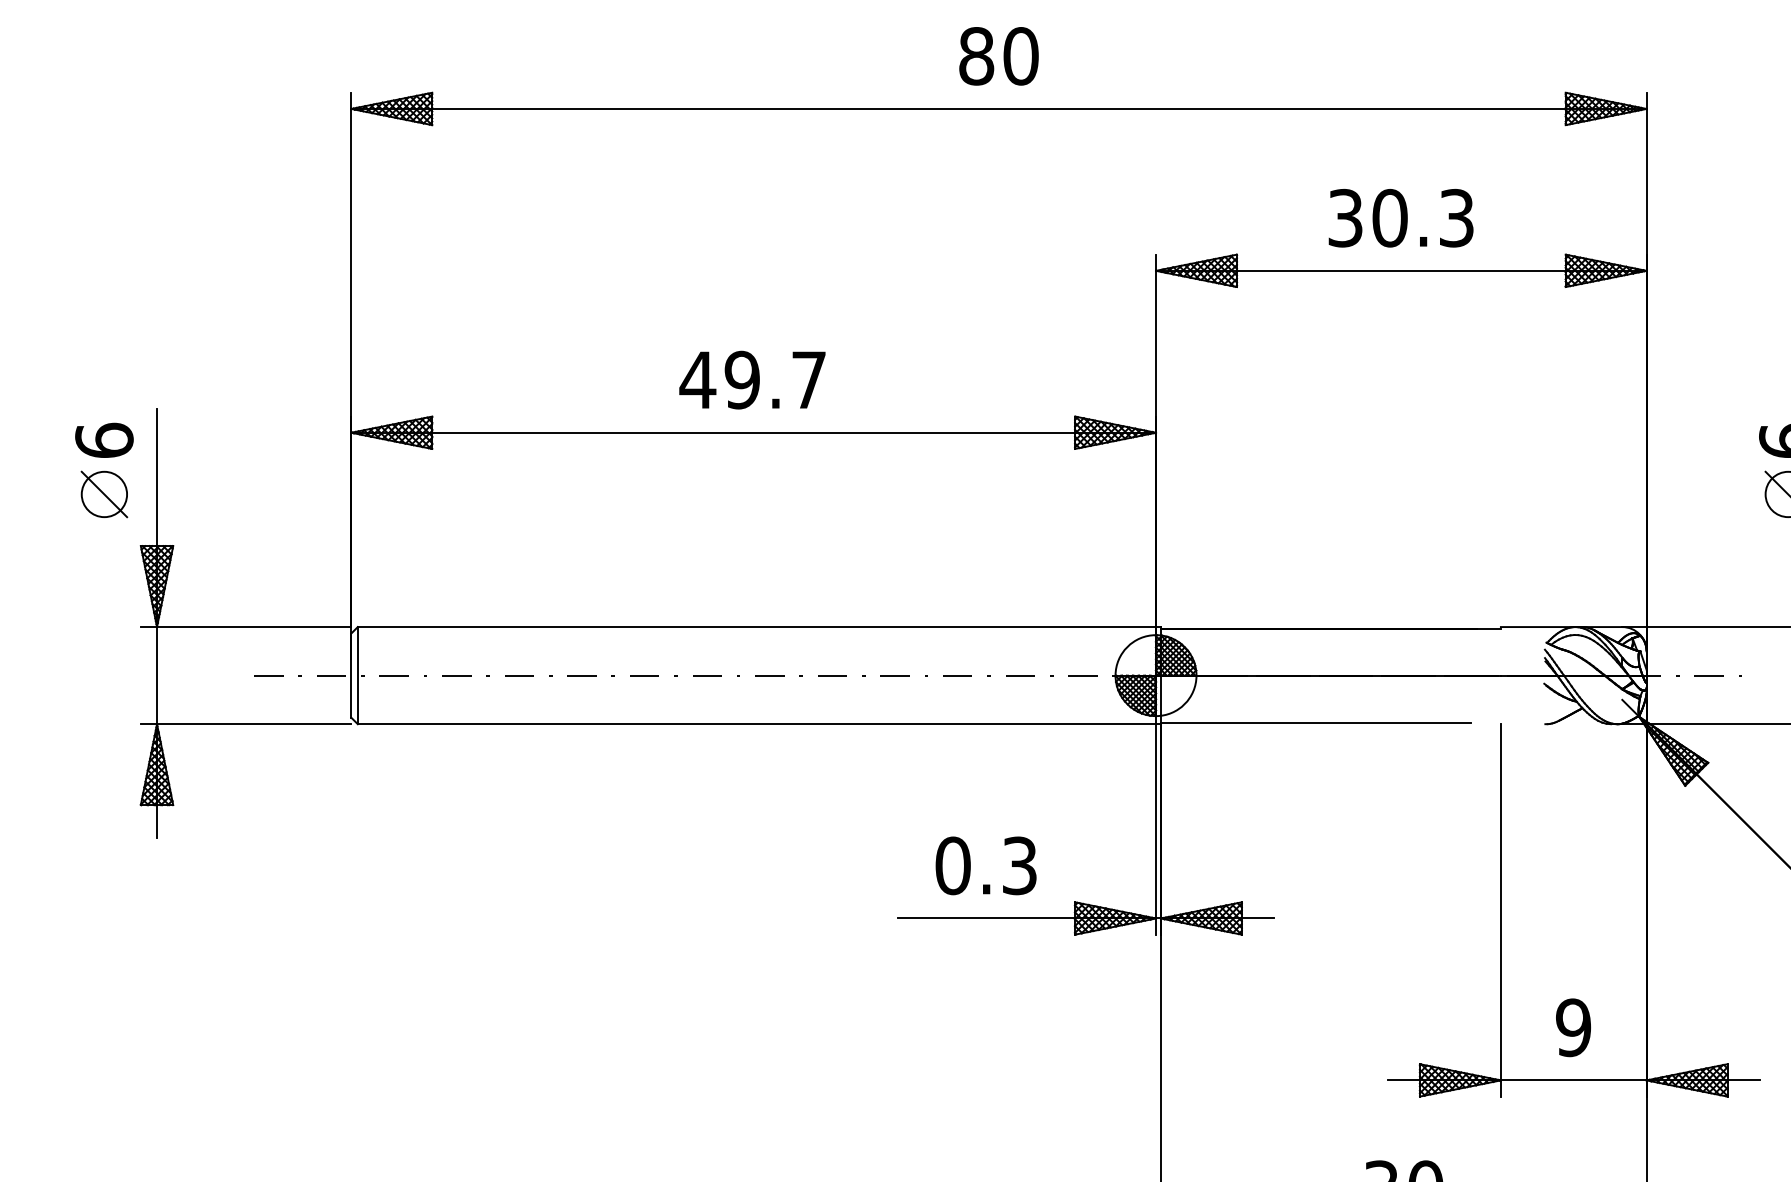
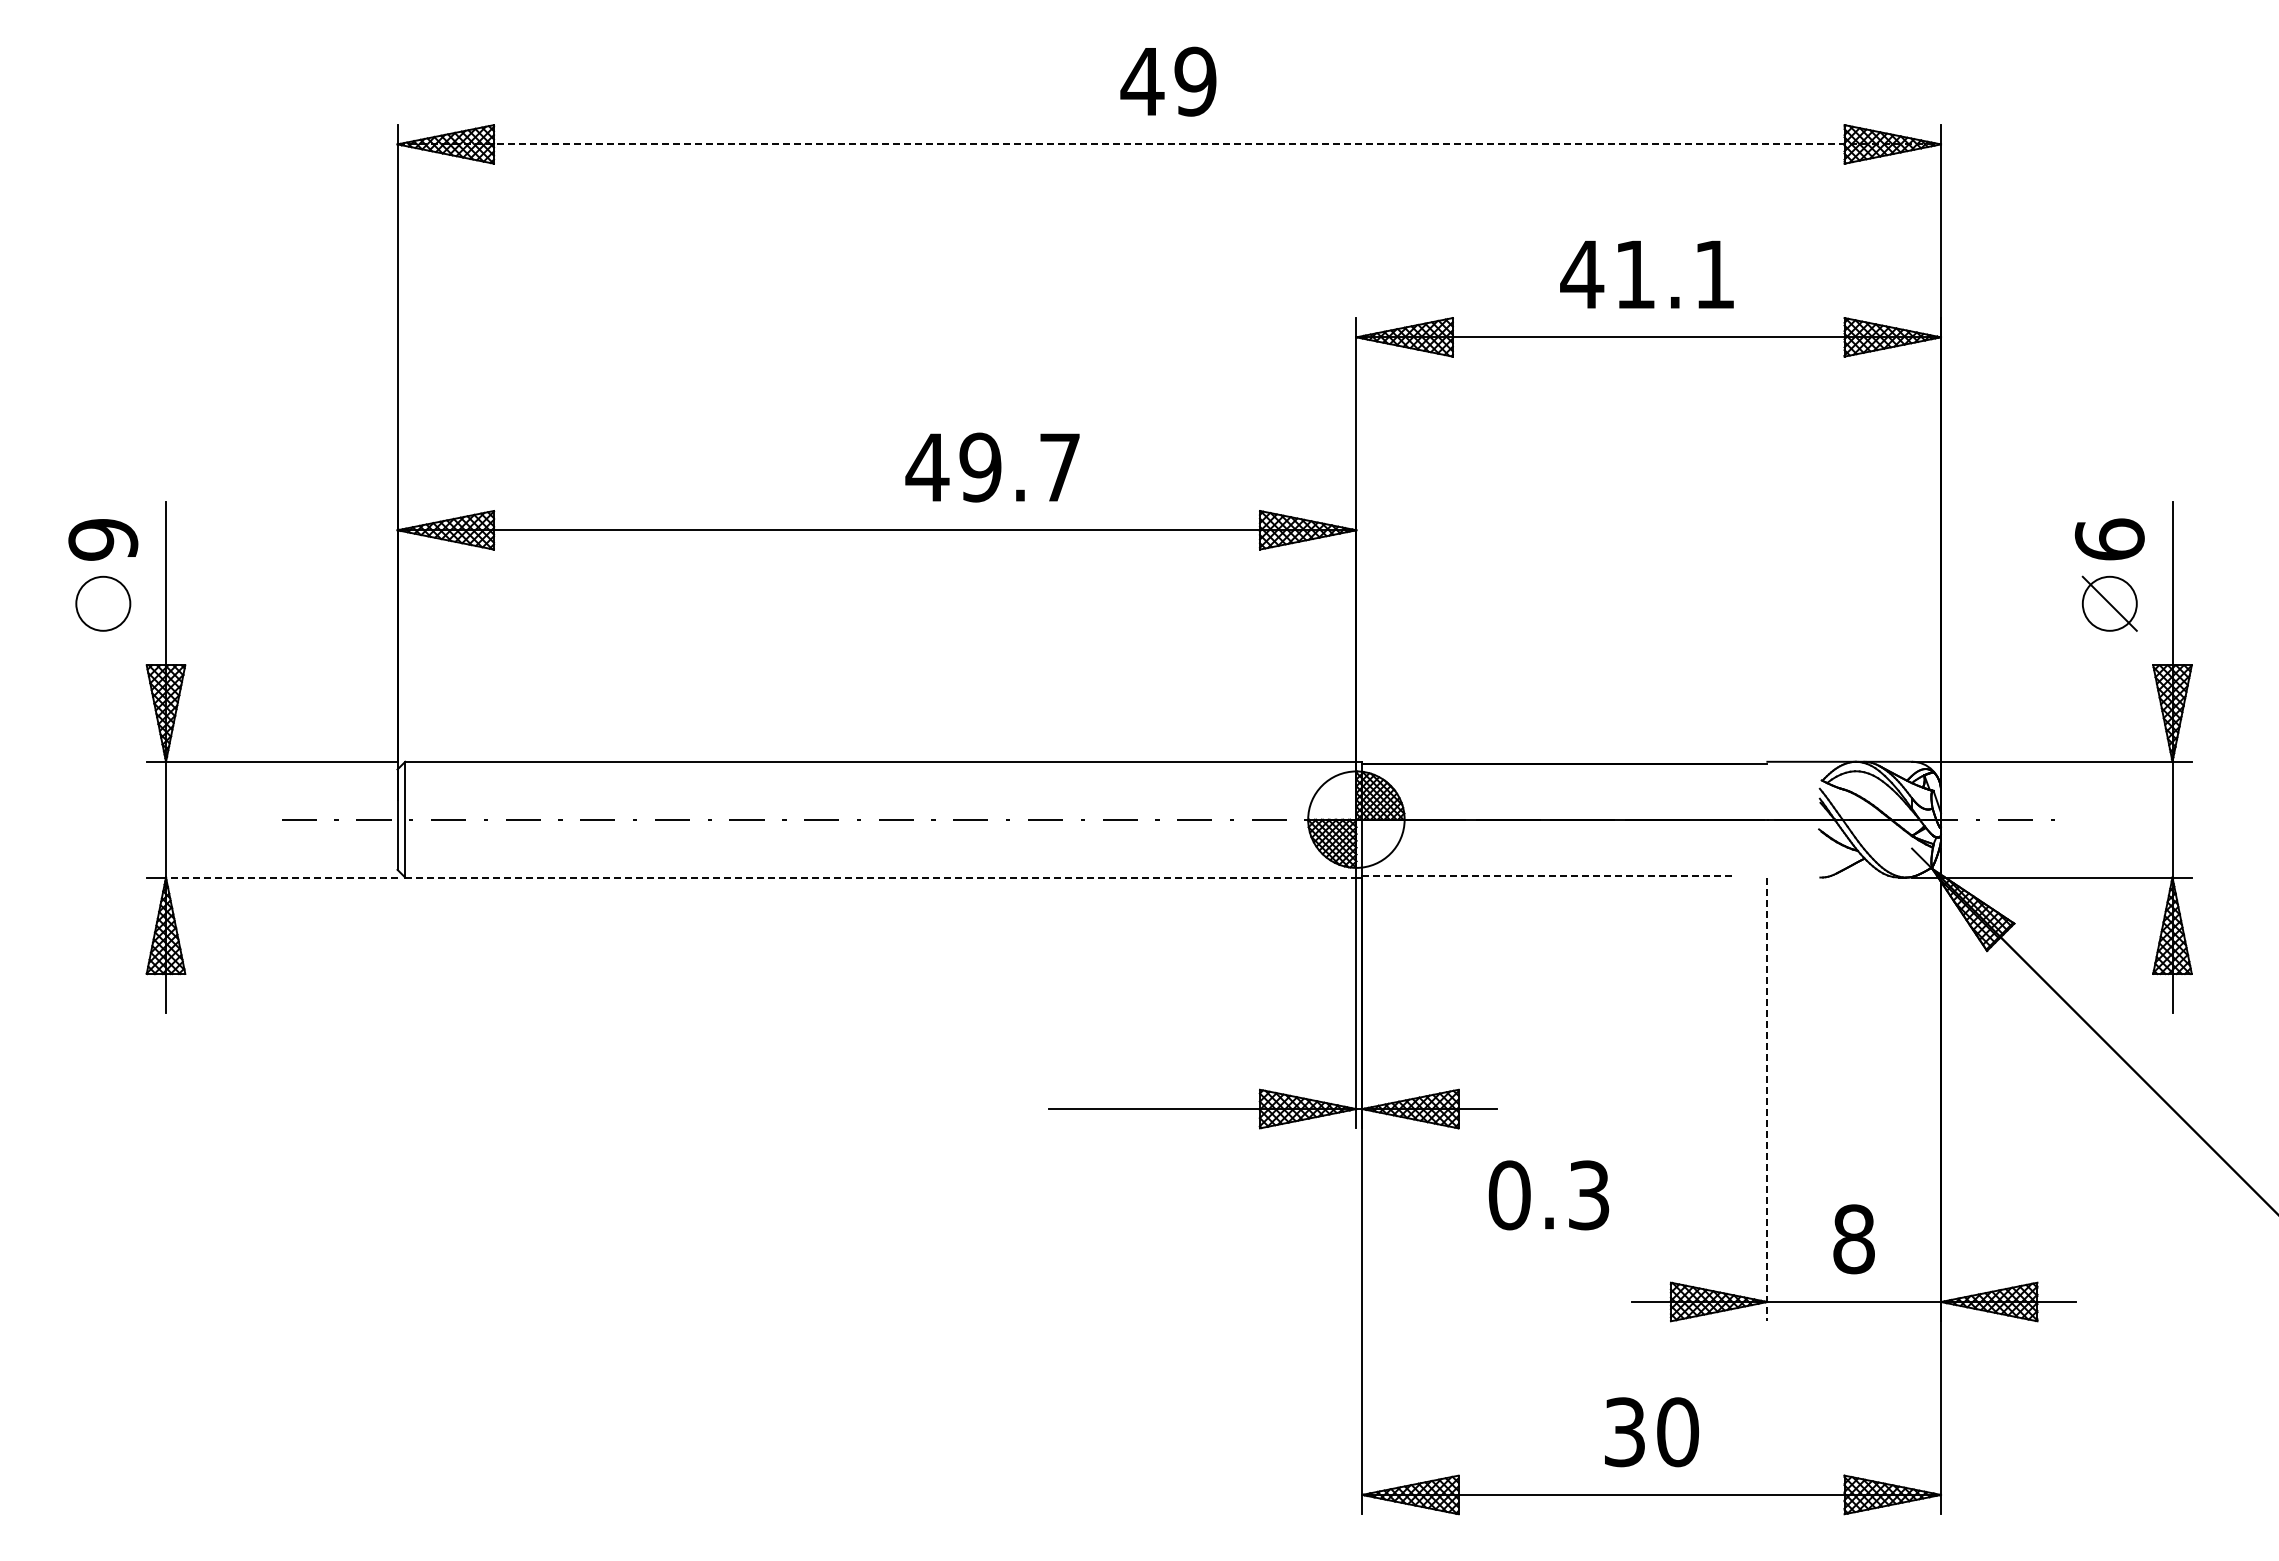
text: (998, 56) -> (1168, 81), 80 -> 49
line: (999, 109) -> (1169, 144), solid -> dashed
text: (1400, 218) -> (1647, 274), 30.3 -> 41.1
text: (752, 380) -> (992, 467), moved
text: (104, 440) -> (103, 539), 6 -> 9
line: (104, 494) -> (103, 603), removed
line: (1316, 722) -> (1547, 875), solid -> dashed
line: (253, 724) -> (281, 877), solid -> dashed
line: (756, 724) -> (880, 877), solid -> dashed
text: (985, 865) -> (1548, 1195), moved
line: (1501, 910) -> (1767, 1099), solid -> dashed
text: (1573, 1027) -> (1853, 1239), 9 -> 8

